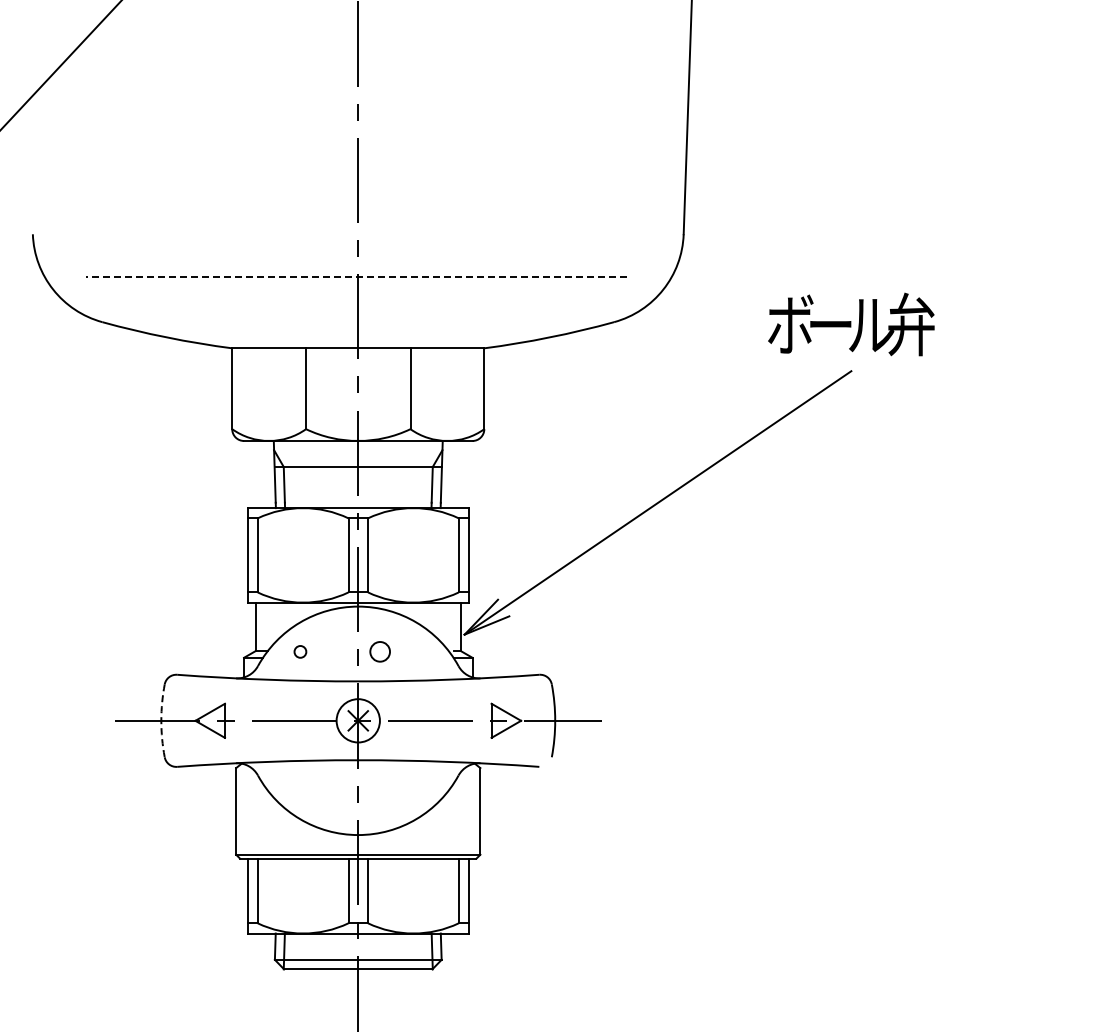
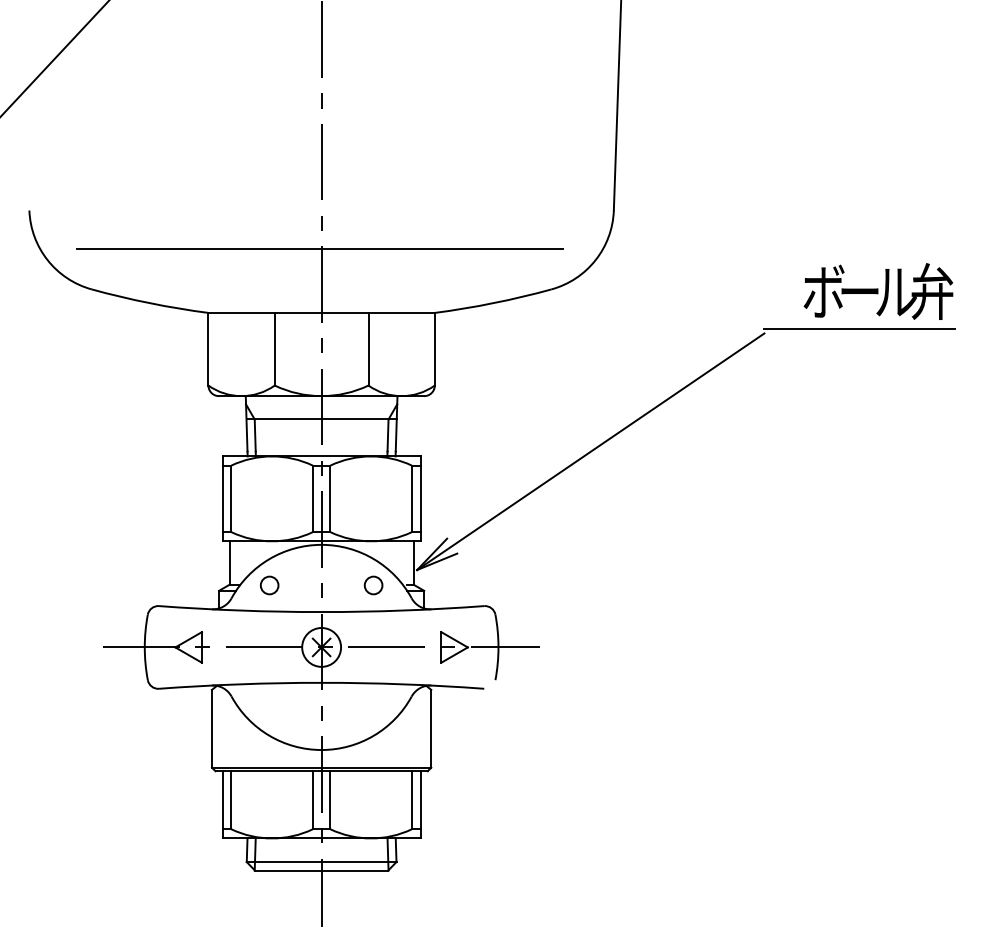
line: (356, 277) -> (320, 249), dashed -> solid
text: (851, 324) -> (878, 291), moved
line: (957, 365) -> (859, 328), added
circle: (300, 651) -> (269, 585), size x1.67
circle: (379, 651) -> (373, 585), moved
arc: (161, 720) -> (144, 647), dashed -> solid

